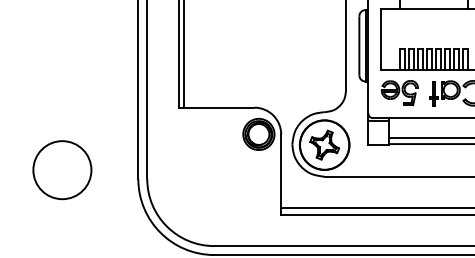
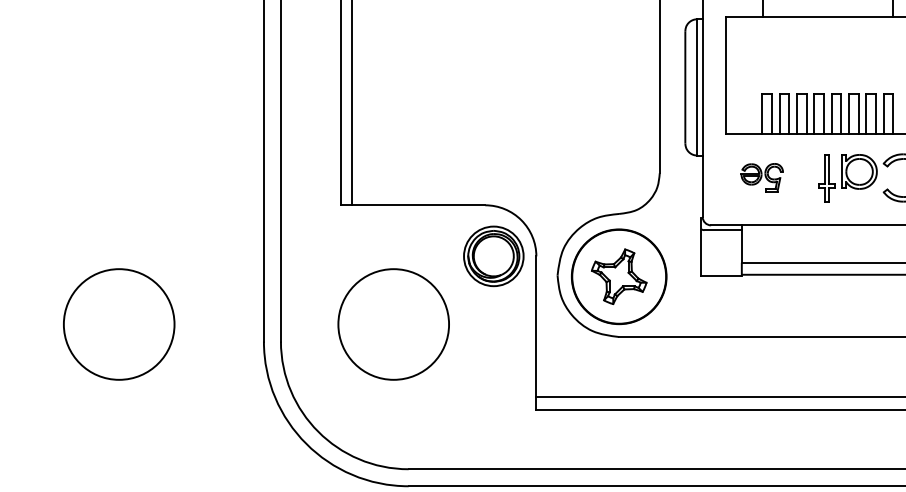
part: (399, 93) -> (761, 178), size x0.6
circle: (206, 170) -> (393, 325), added

